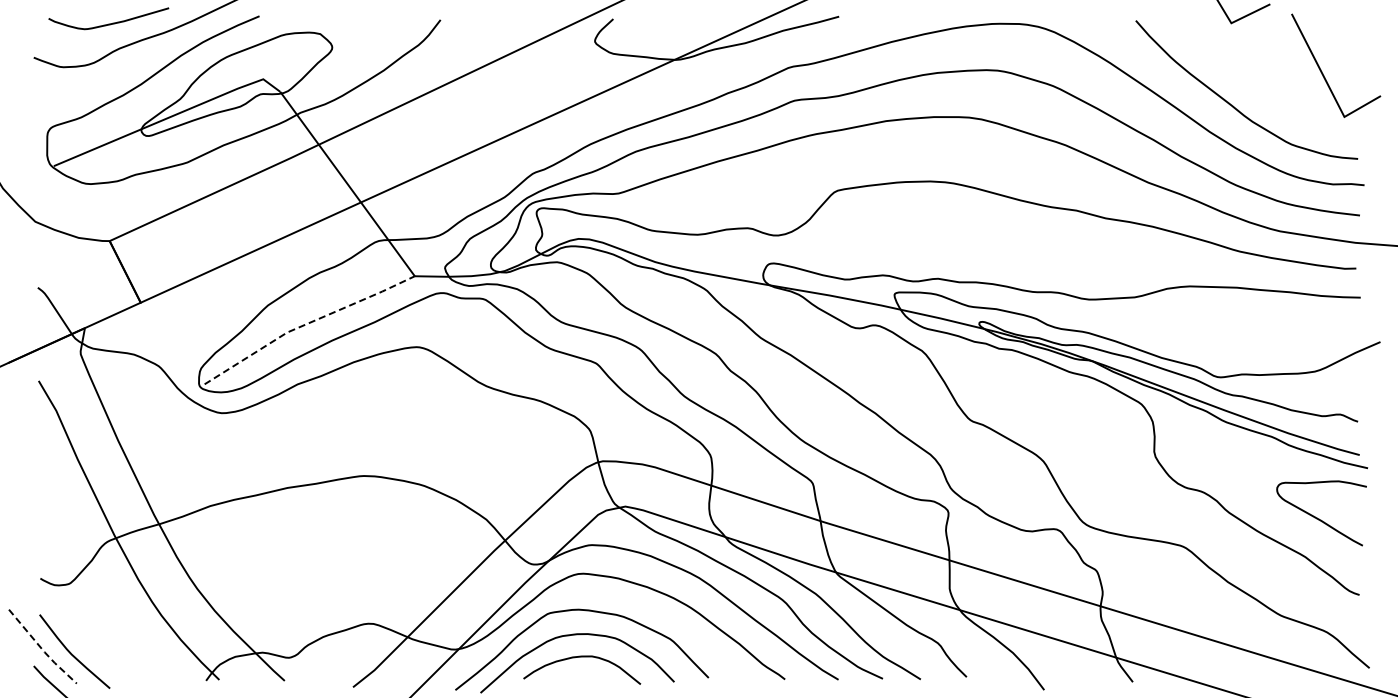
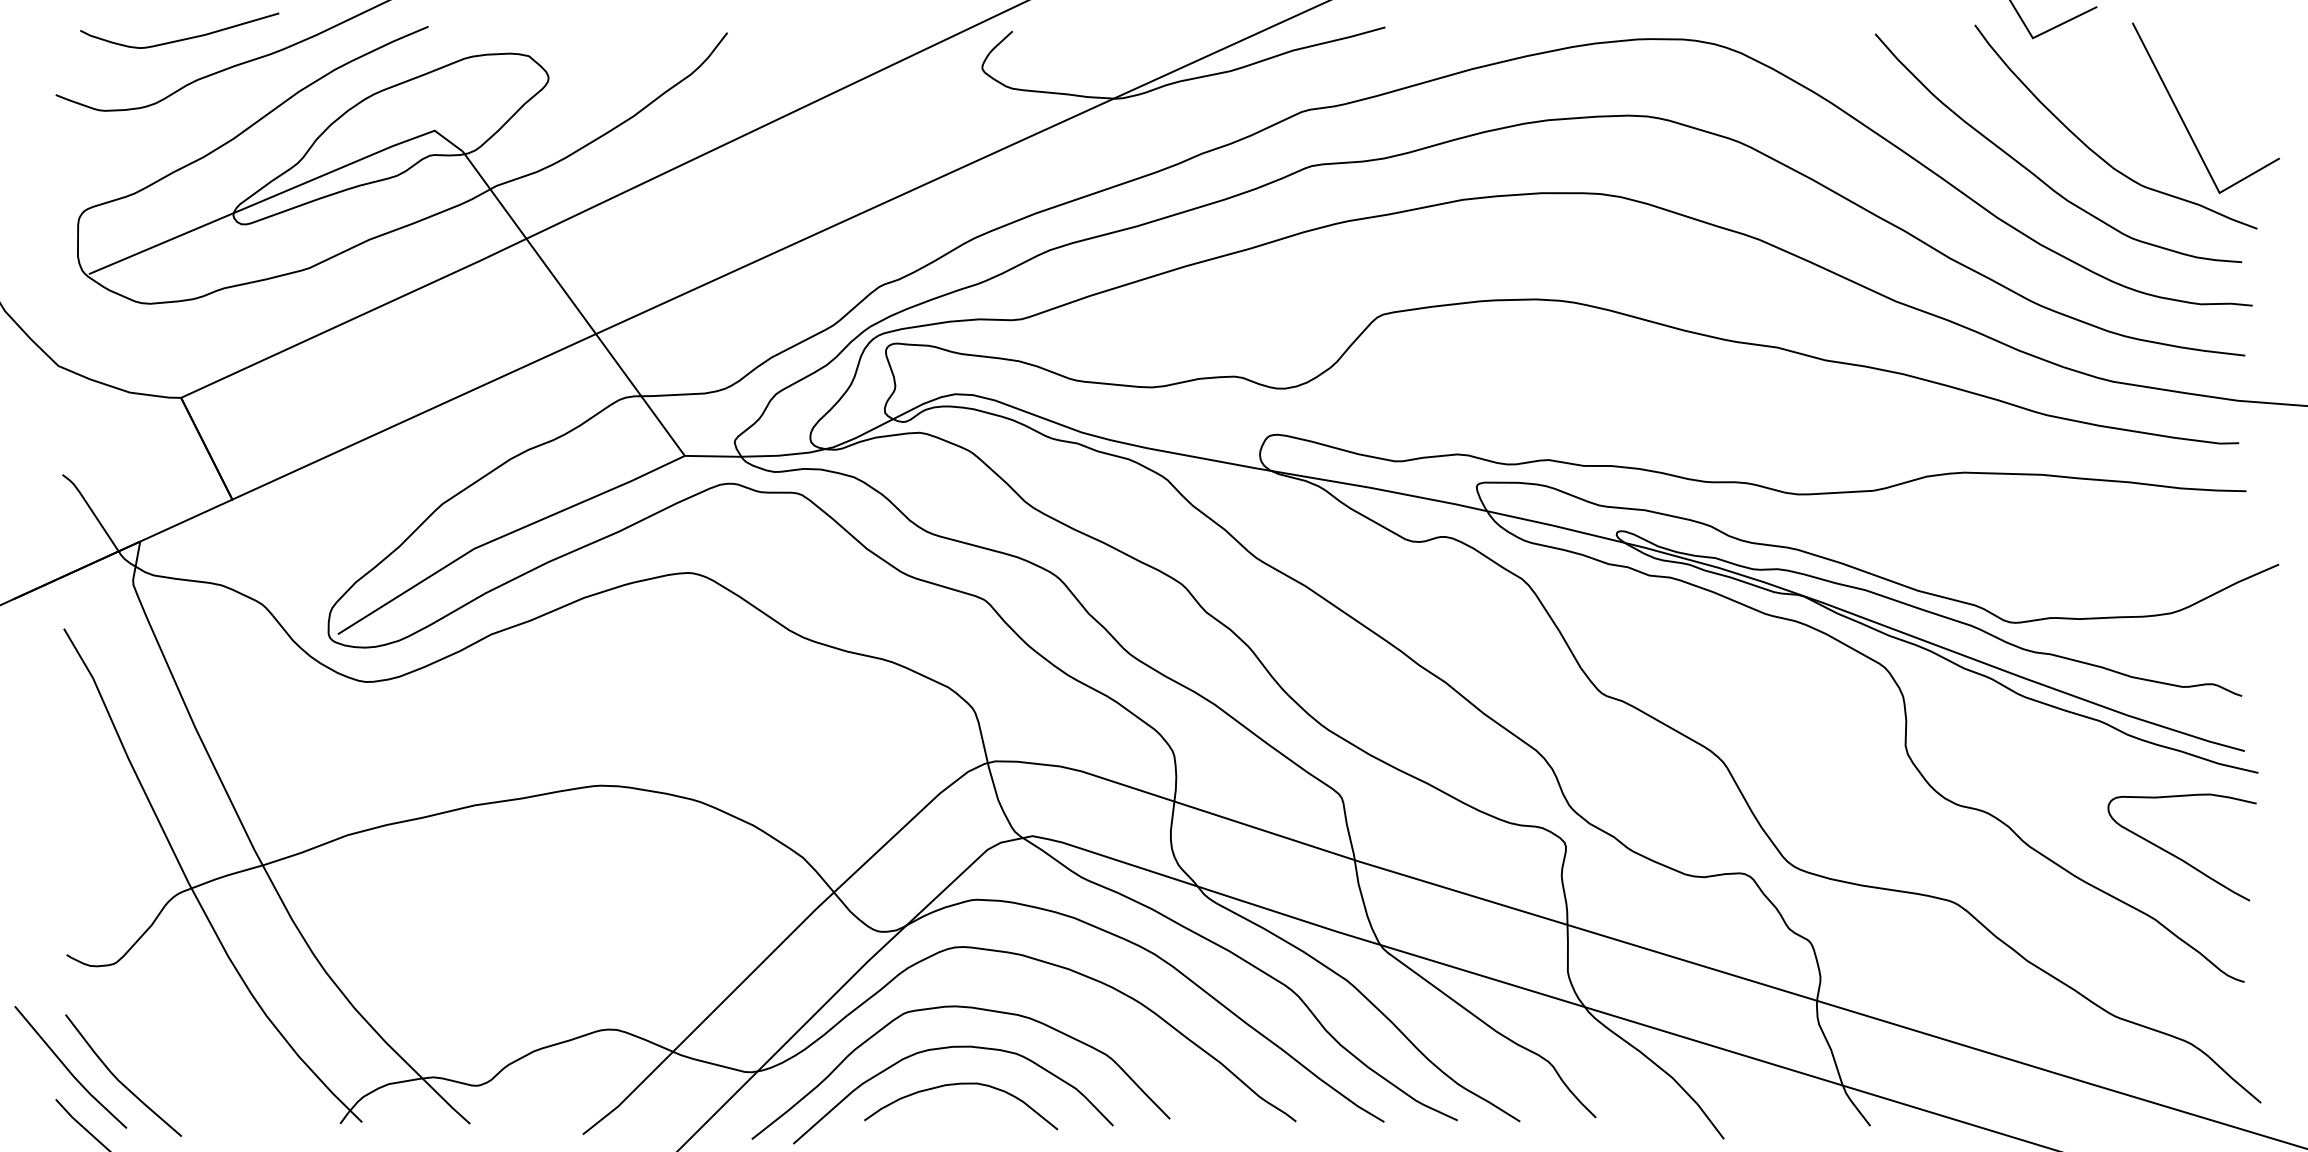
curve: (1270, 92) -> (2097, 152), added
line: (307, 323) -> (507, 533), dashed -> solid
line: (42, 649) -> (70, 1072), dashed -> solid

